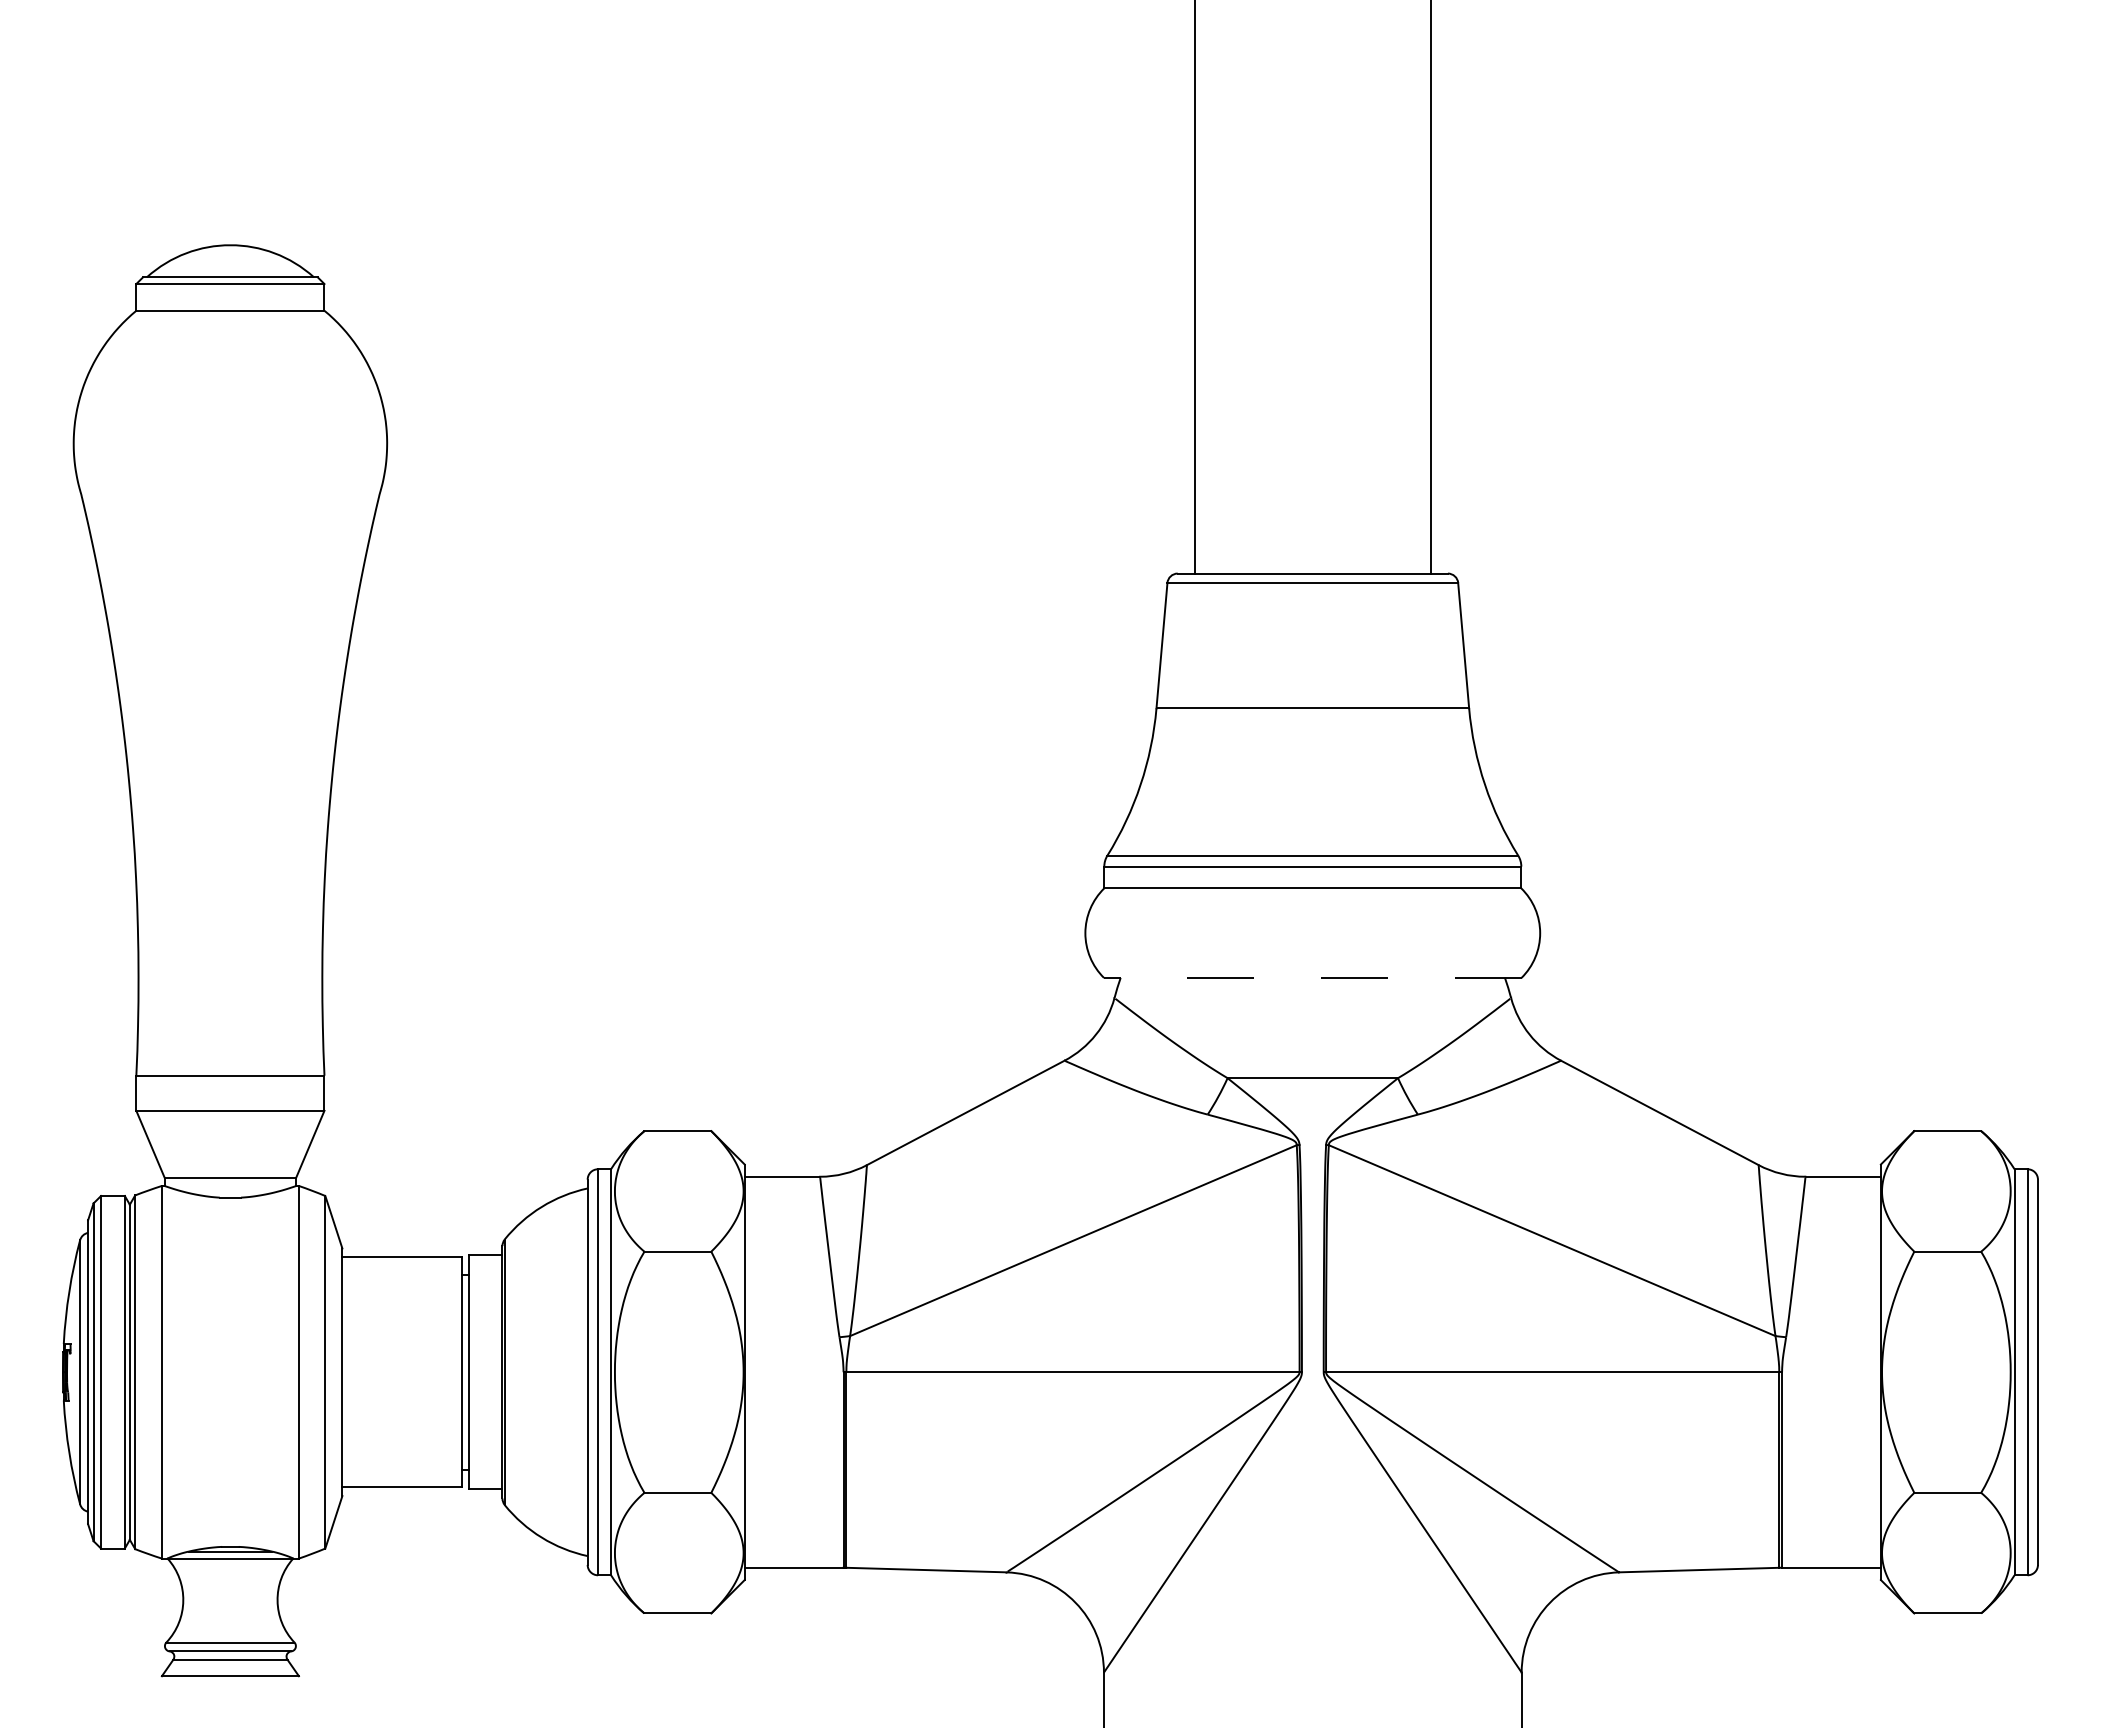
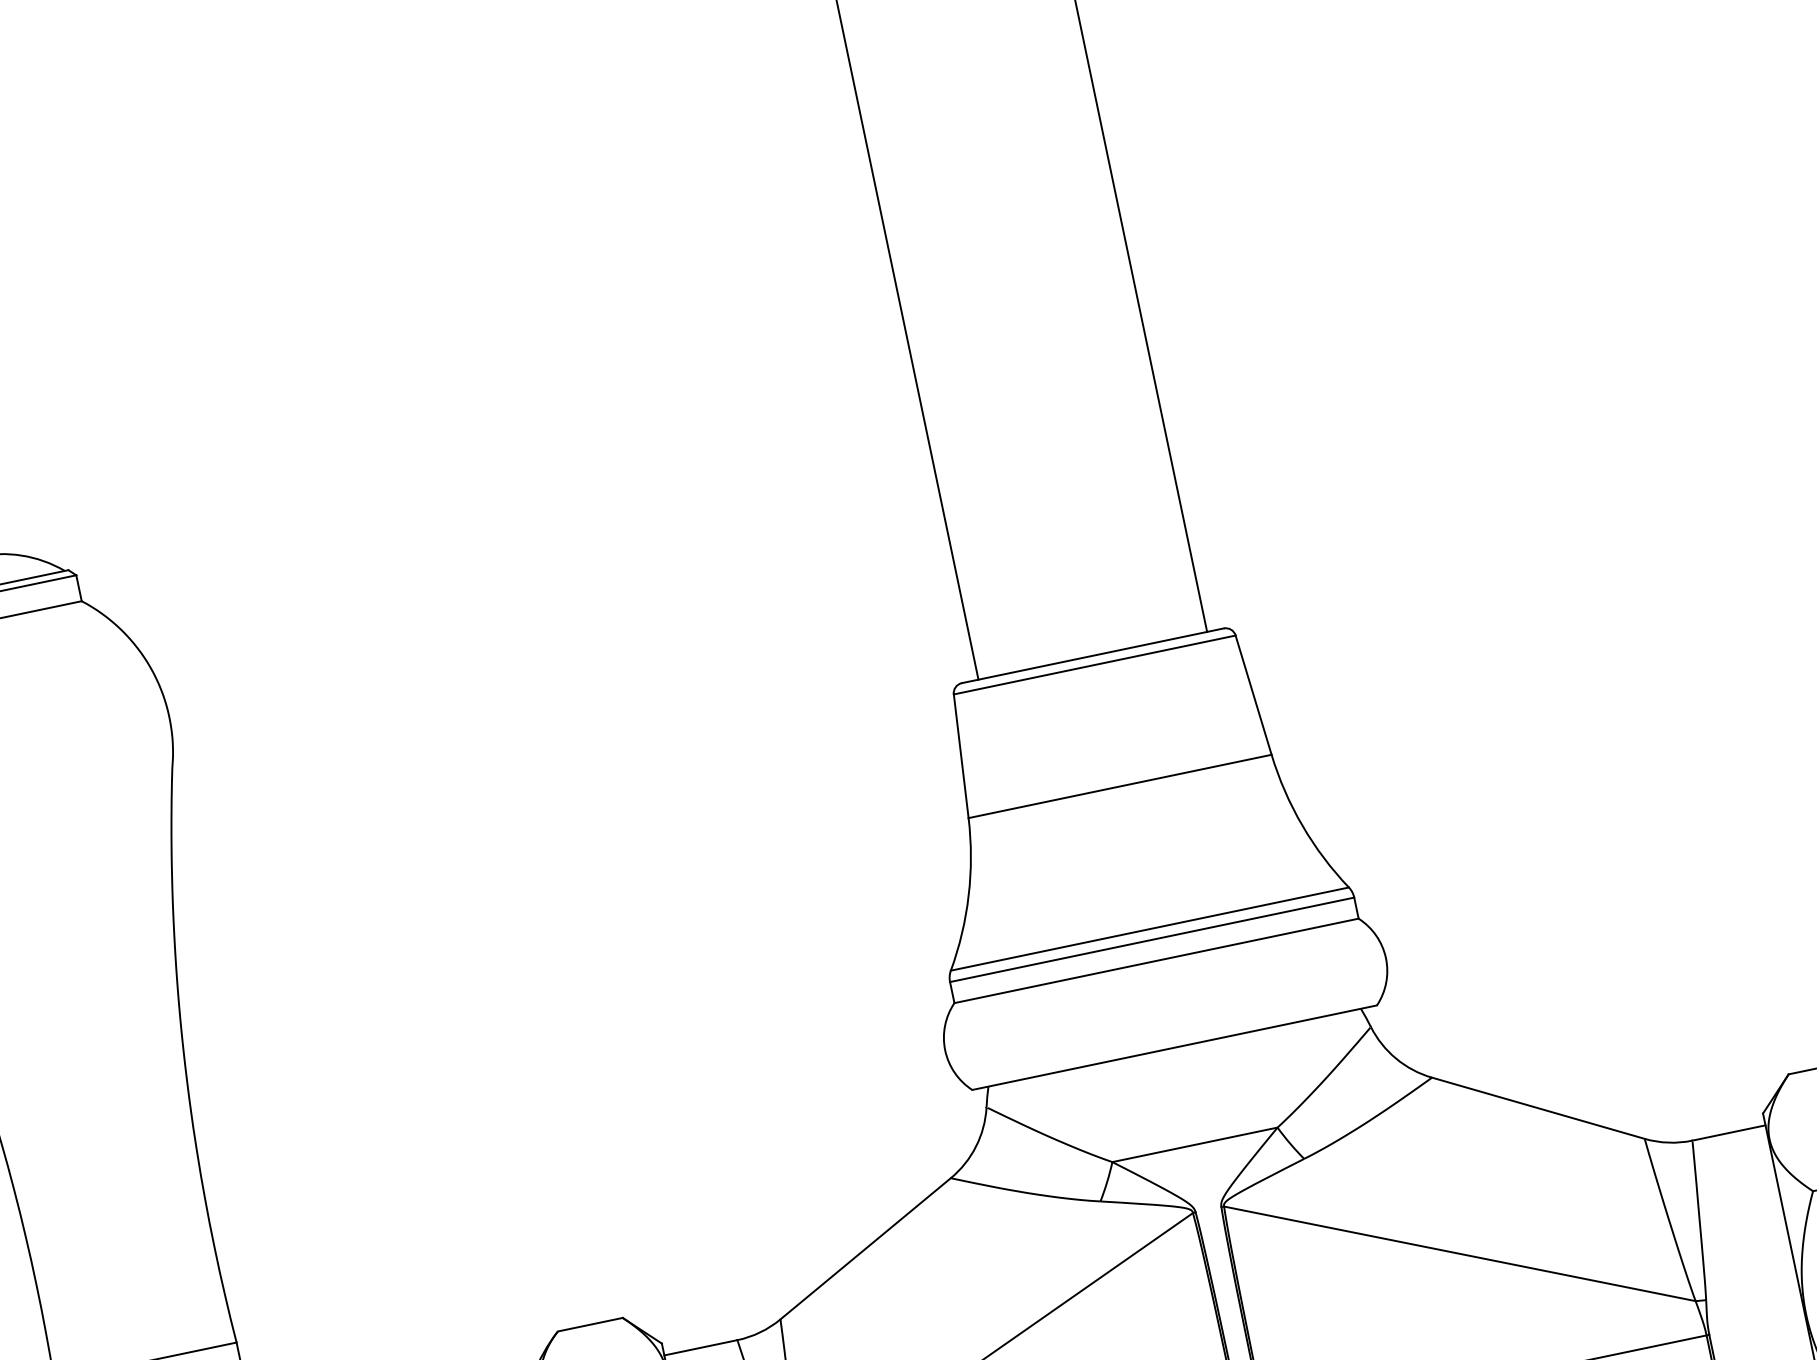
line: (1312, 977) -> (1174, 1047), dashed -> solid

